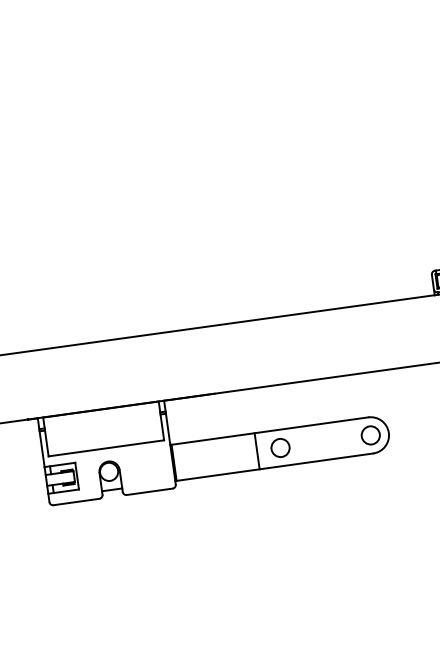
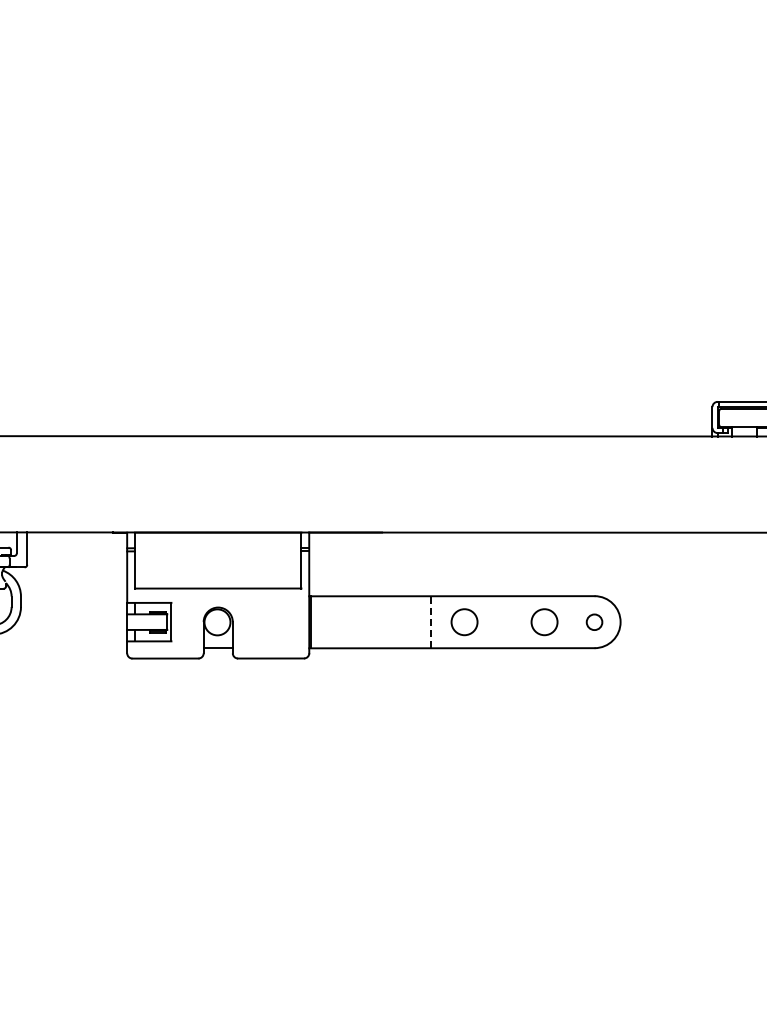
circle: (370, 435) -> (594, 622), size x0.6
circle: (336, 440) -> (544, 622), added
line: (256, 450) -> (430, 621), solid -> dashed

